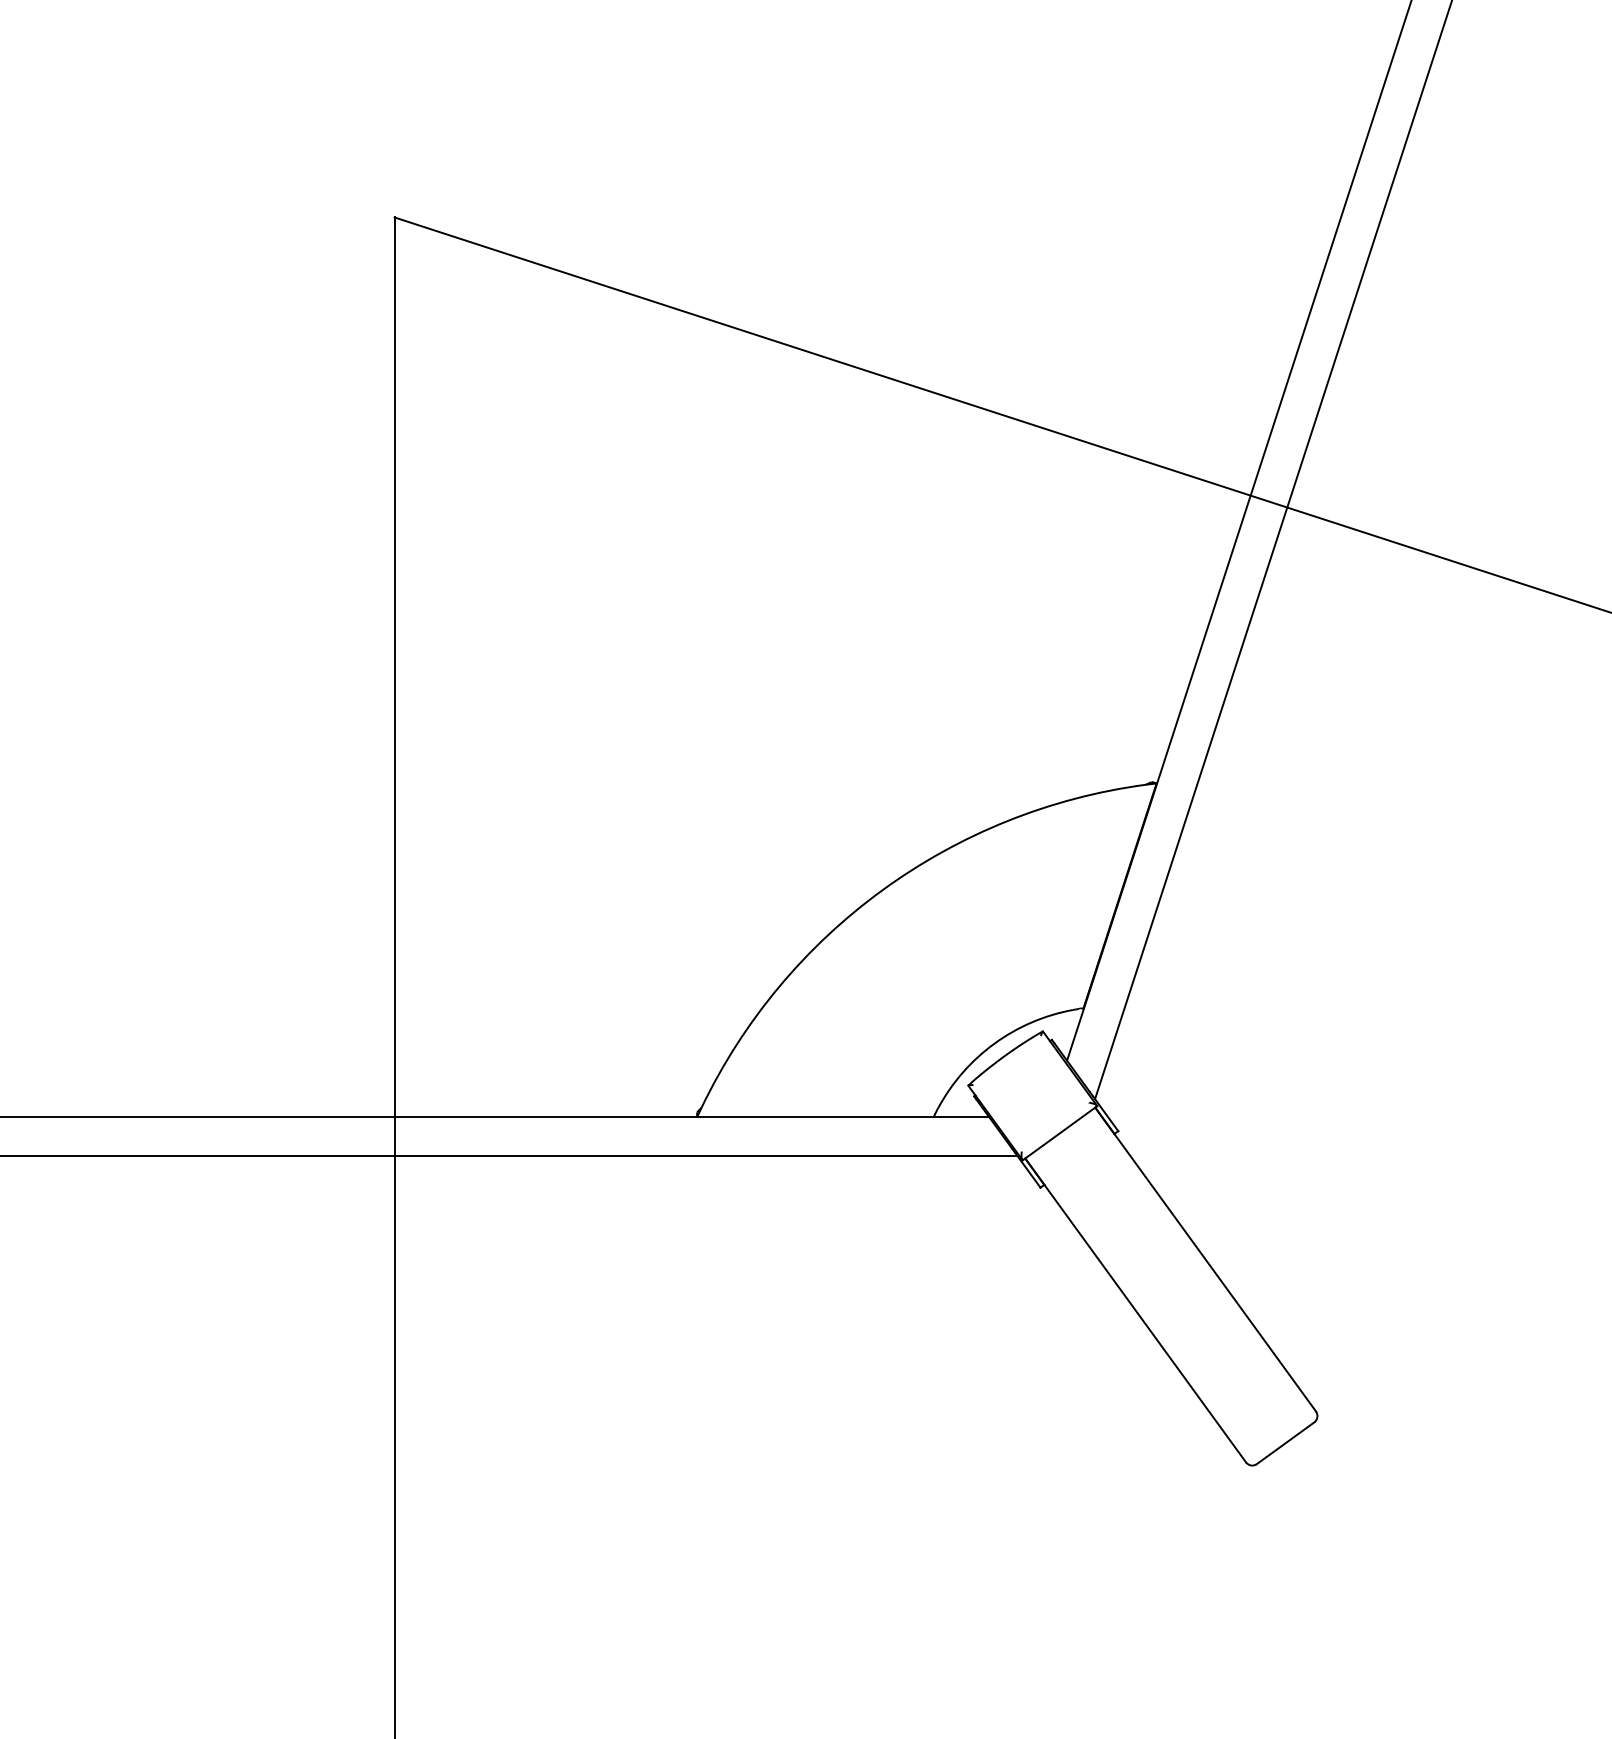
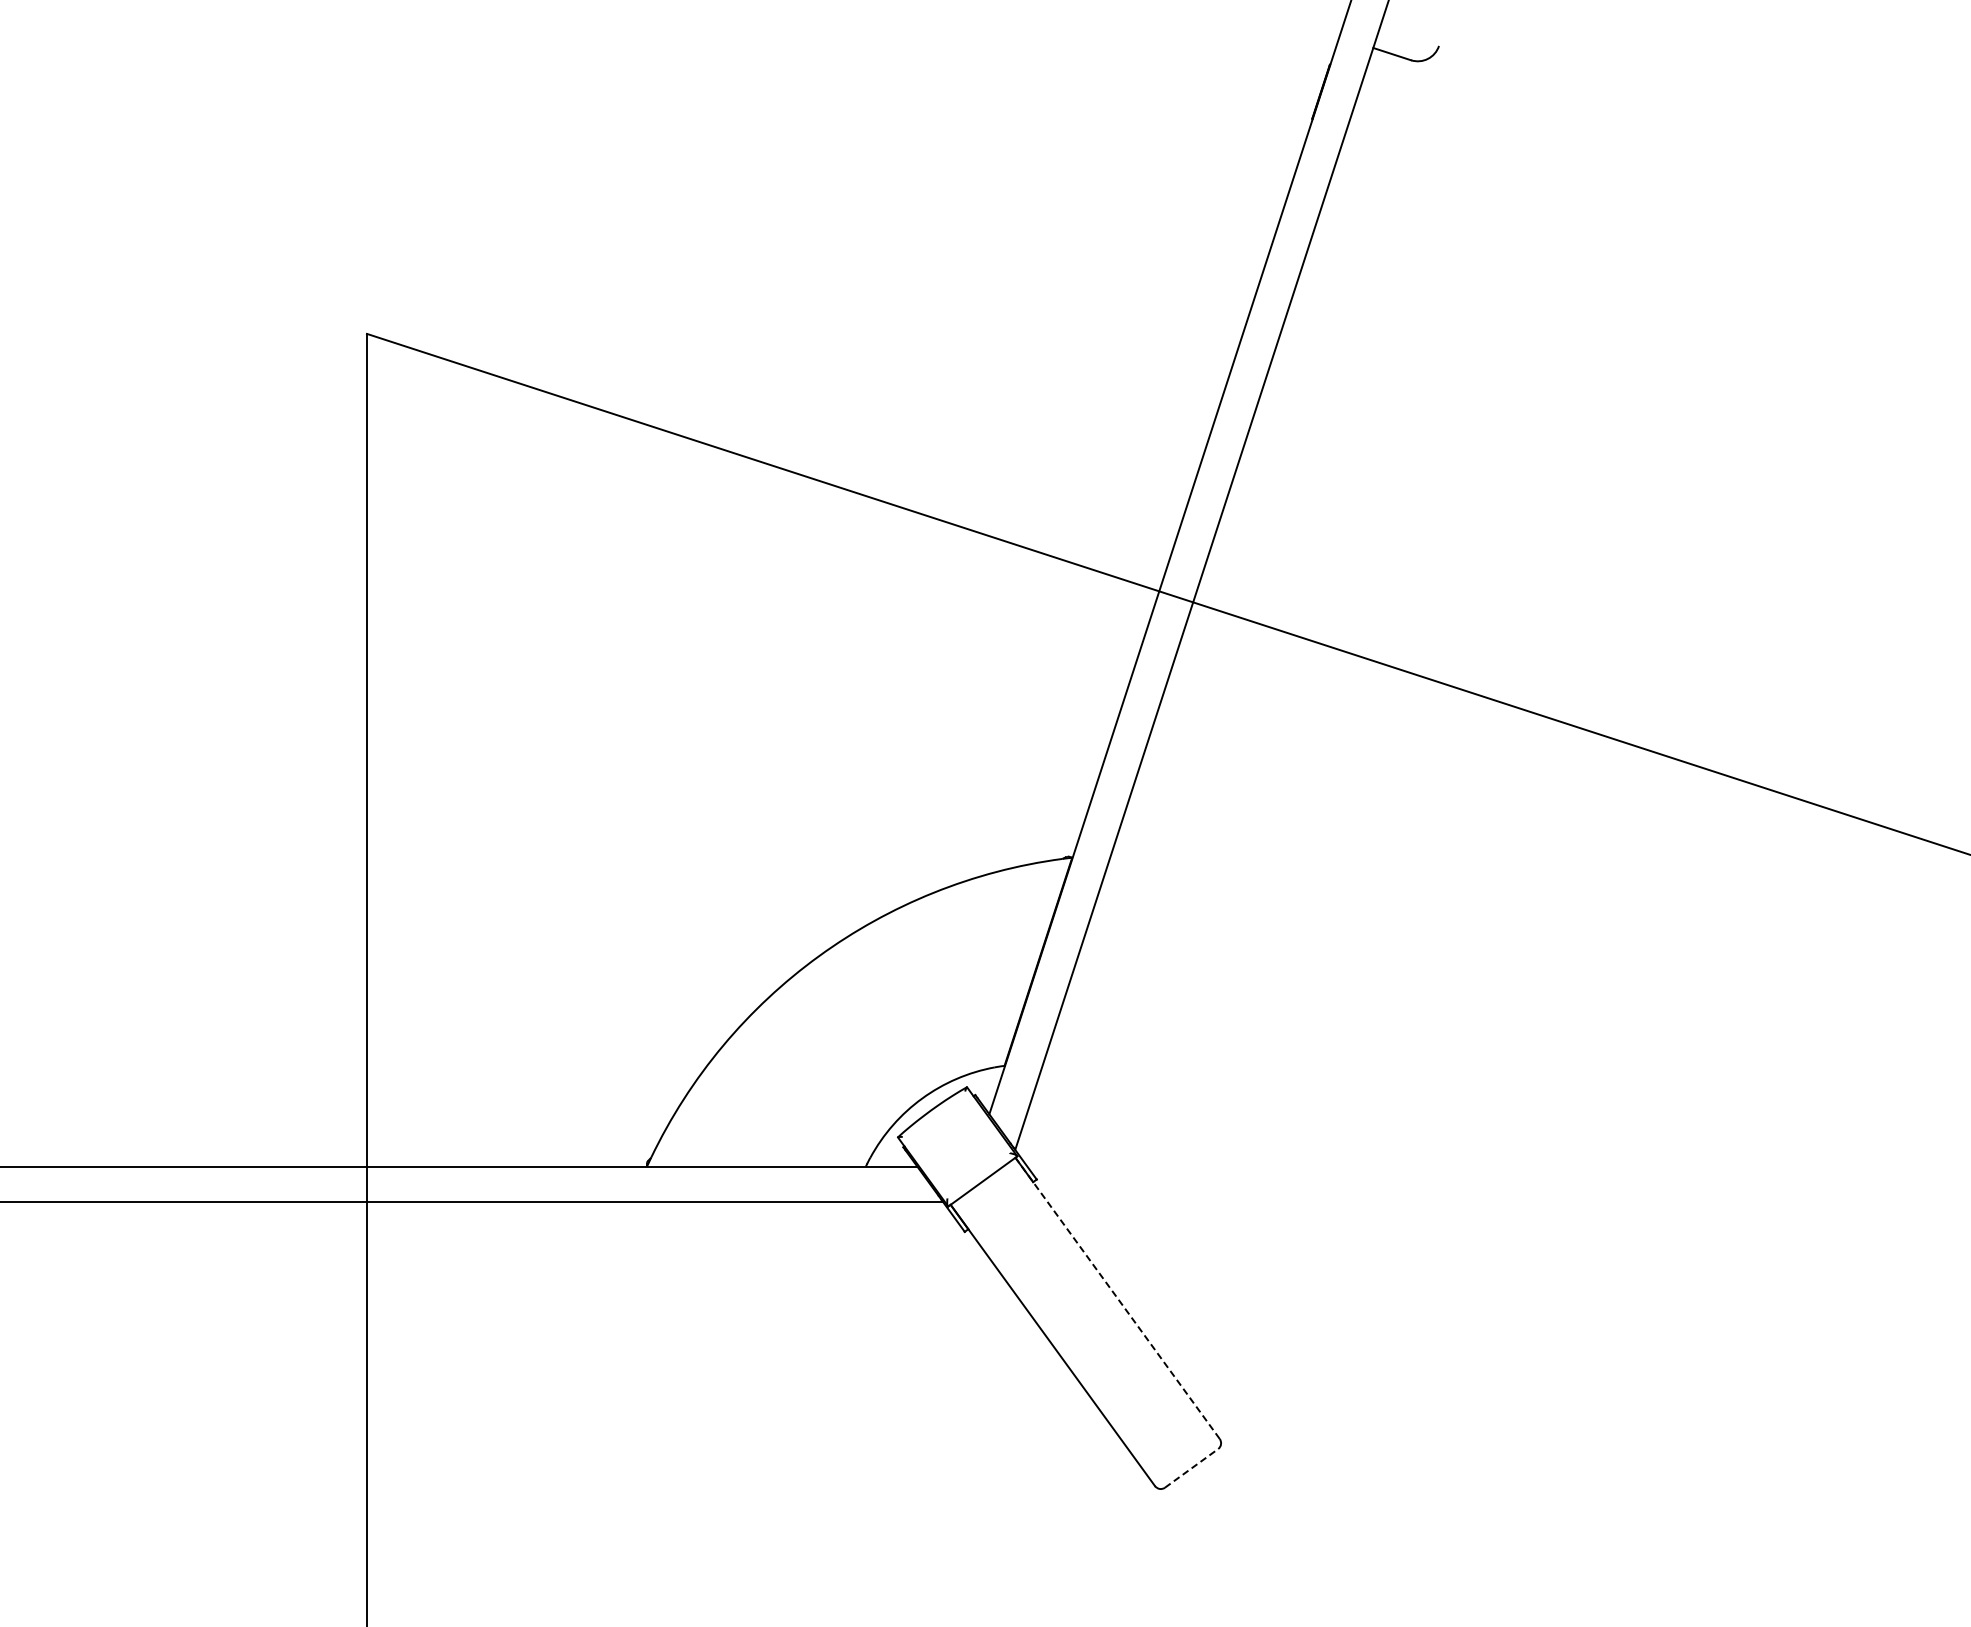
line: (1205, 1259) -> (1117, 1298), solid -> dashed
line: (1285, 1443) -> (1191, 1468), solid -> dashed

